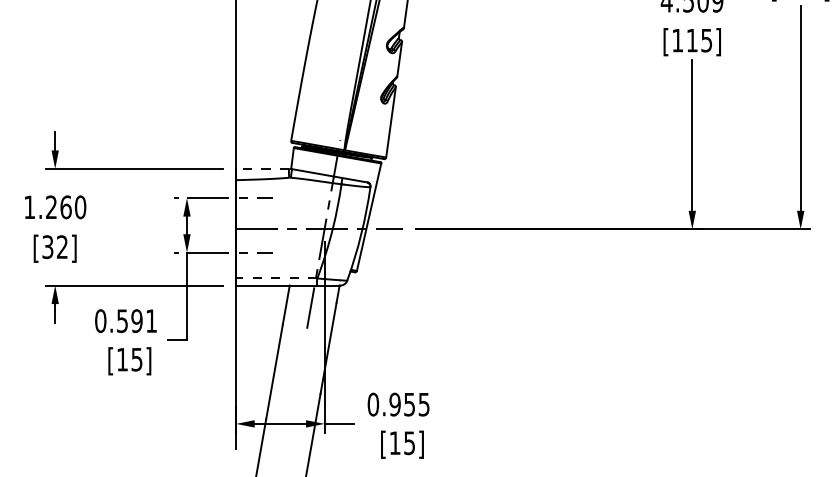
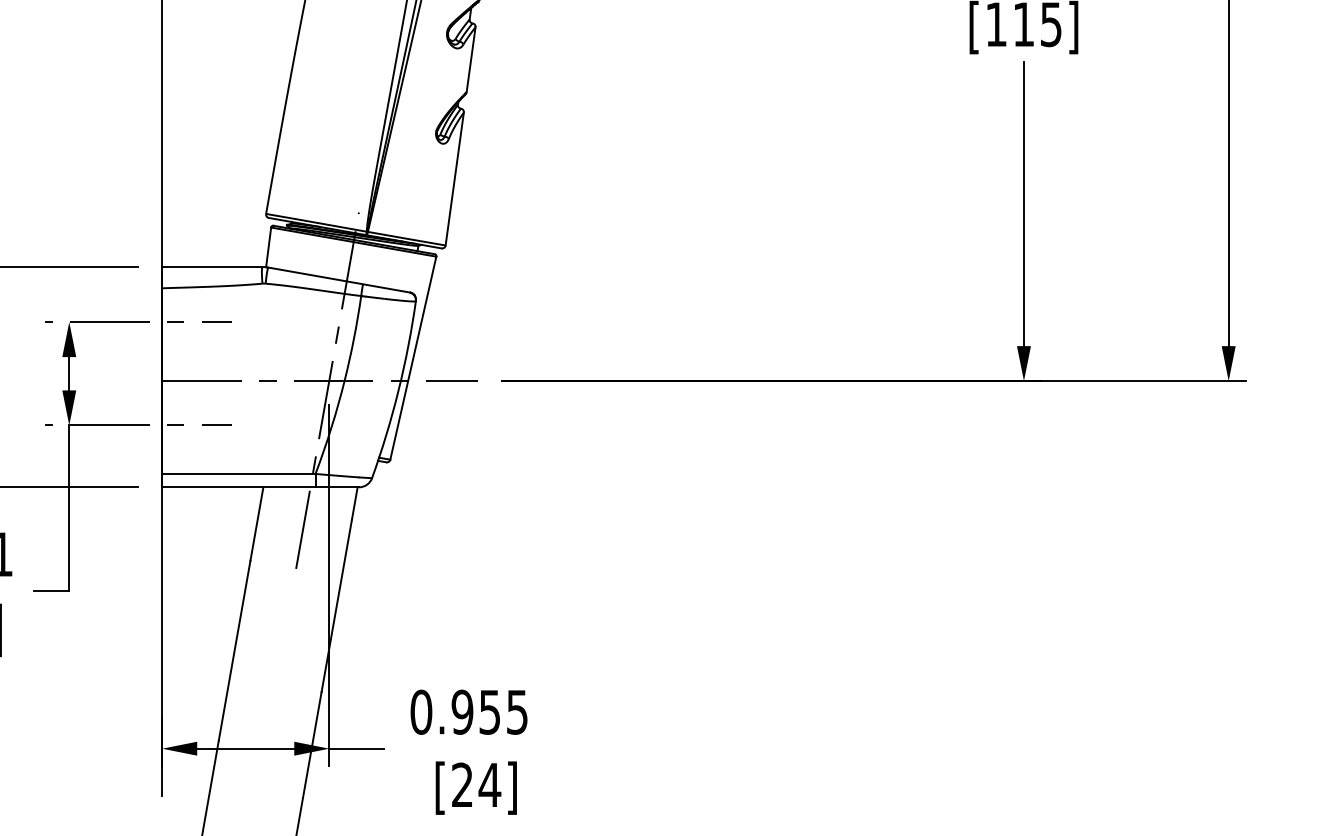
line: (262, 168) -> (211, 266), dashed -> solid
line: (276, 278) -> (238, 474), dashed -> solid
text: (402, 443) -> (476, 785), [15] -> [24]

